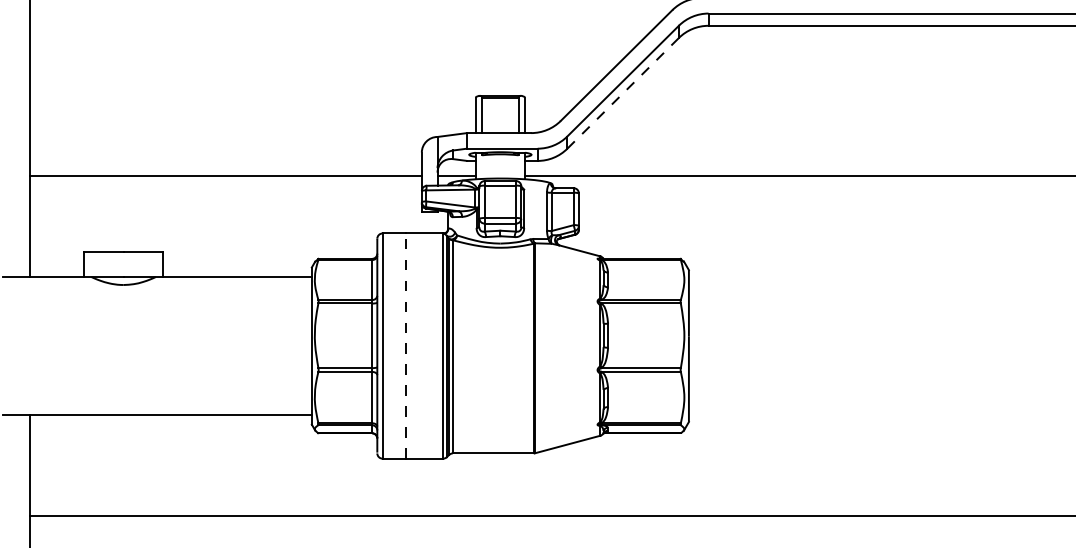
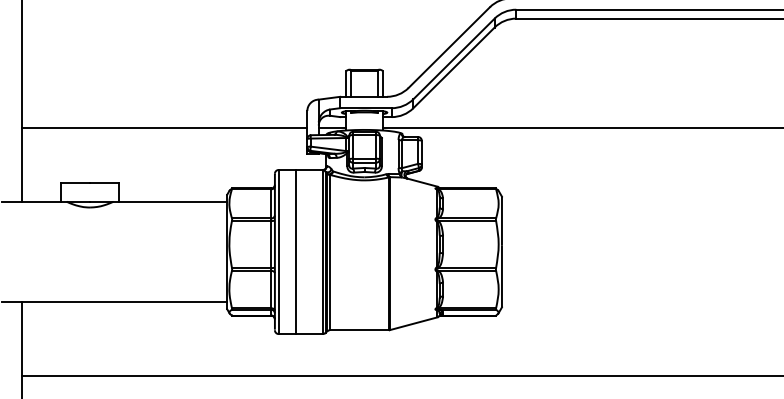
line: (623, 92) -> (454, 67), dashed -> solid
line: (405, 345) -> (295, 251), dashed -> solid

